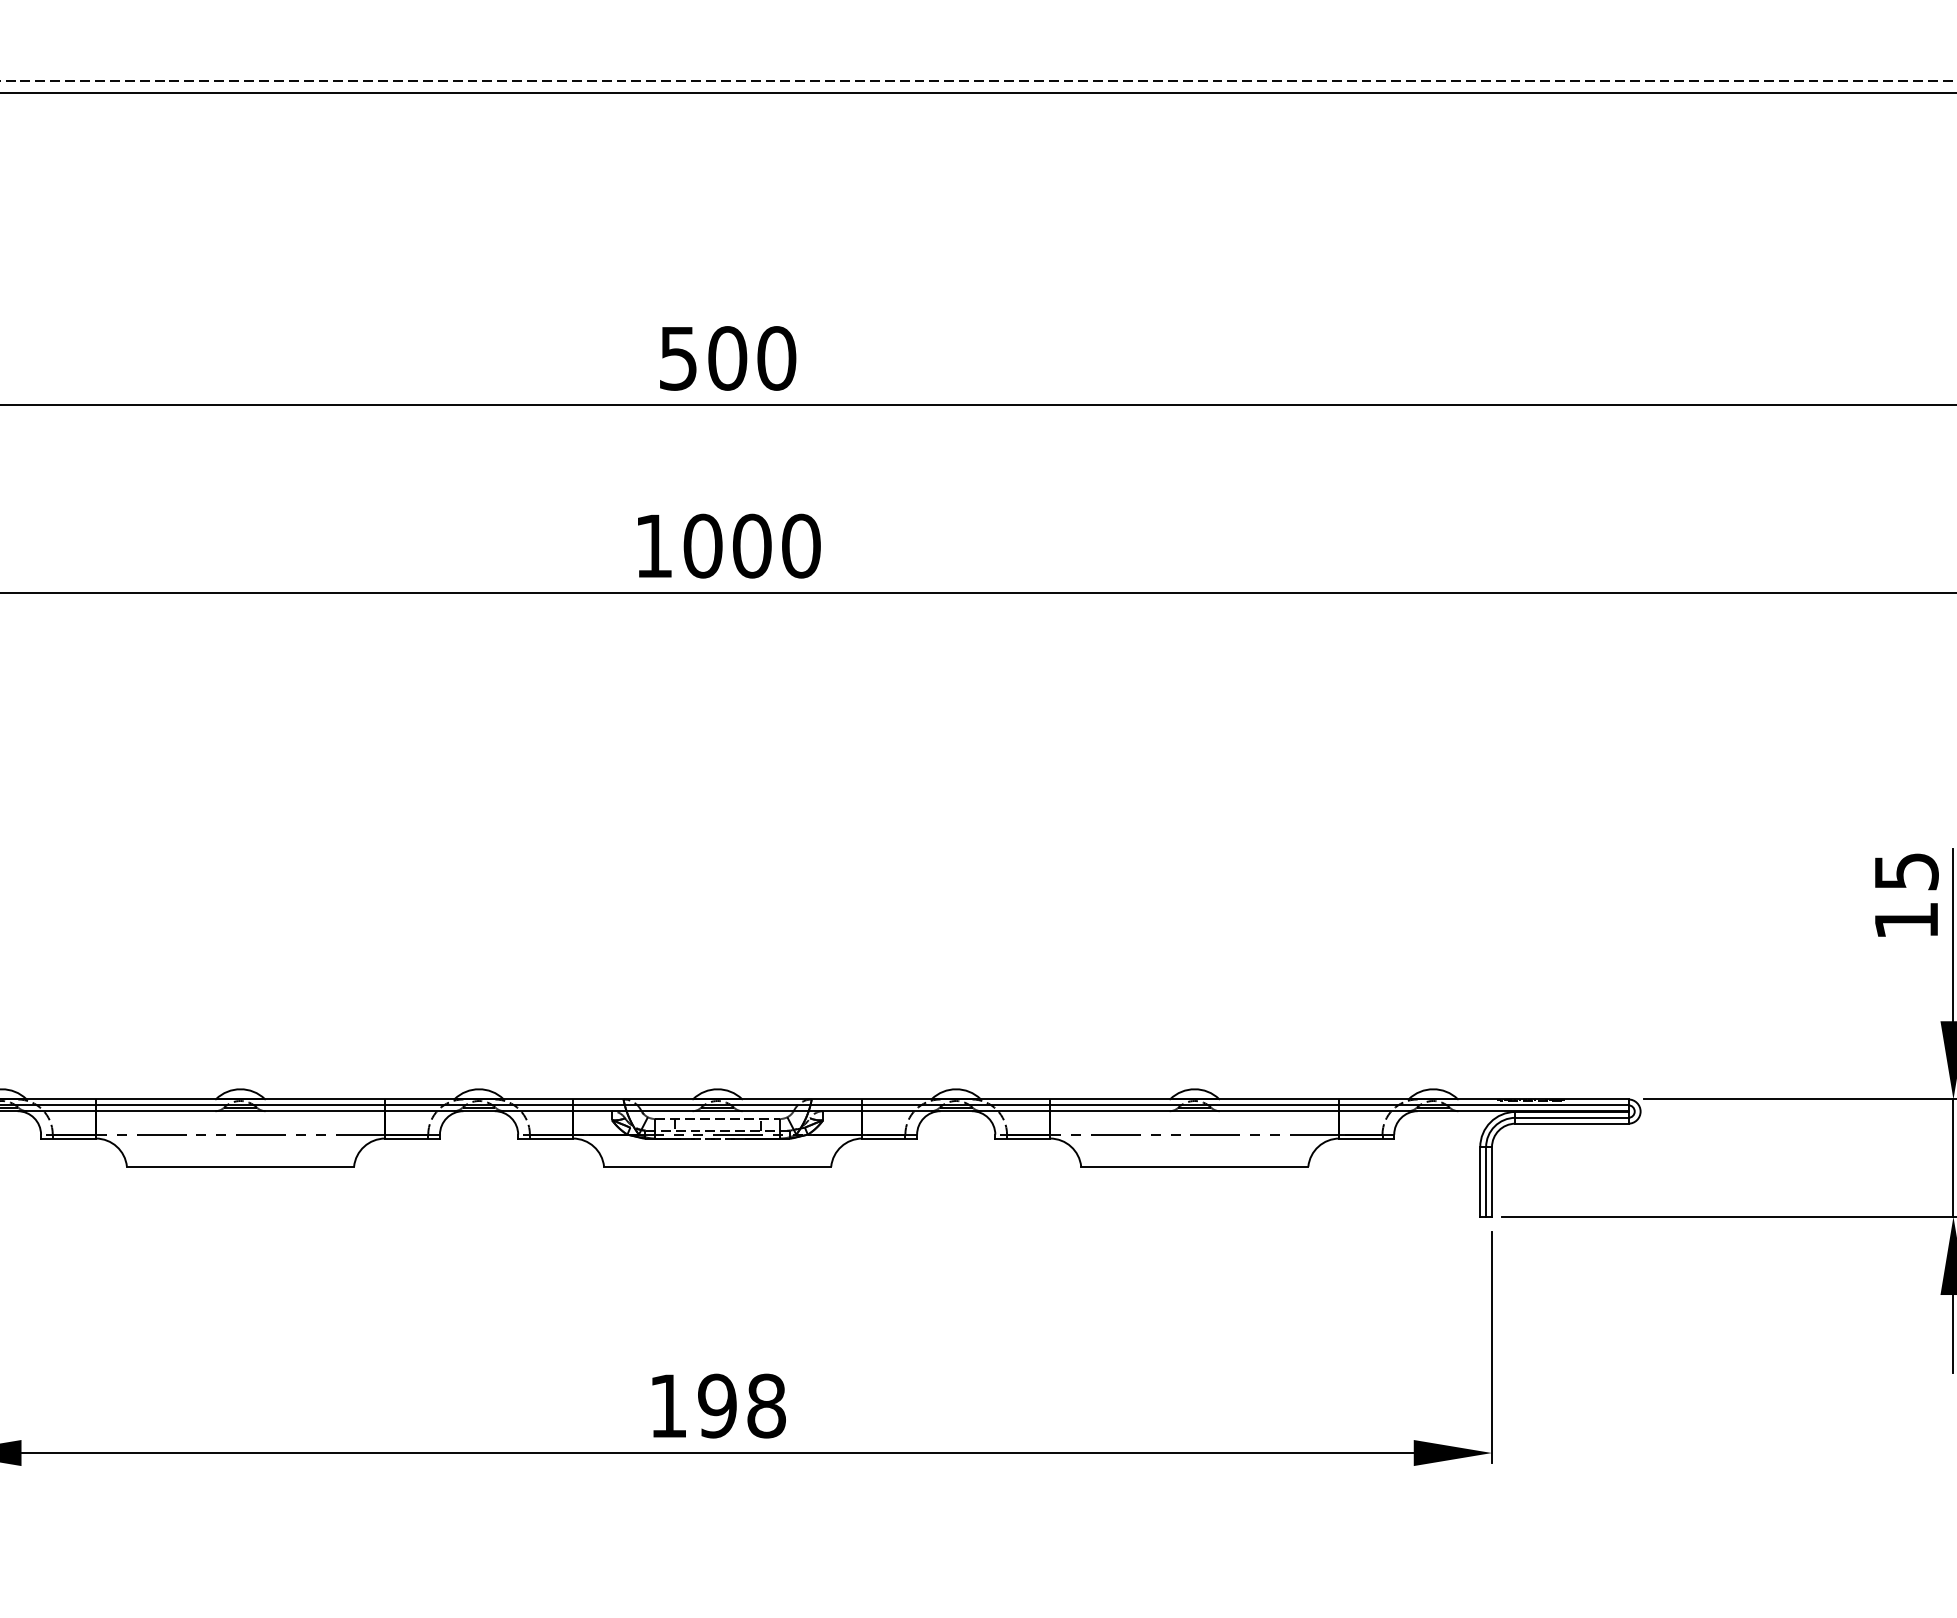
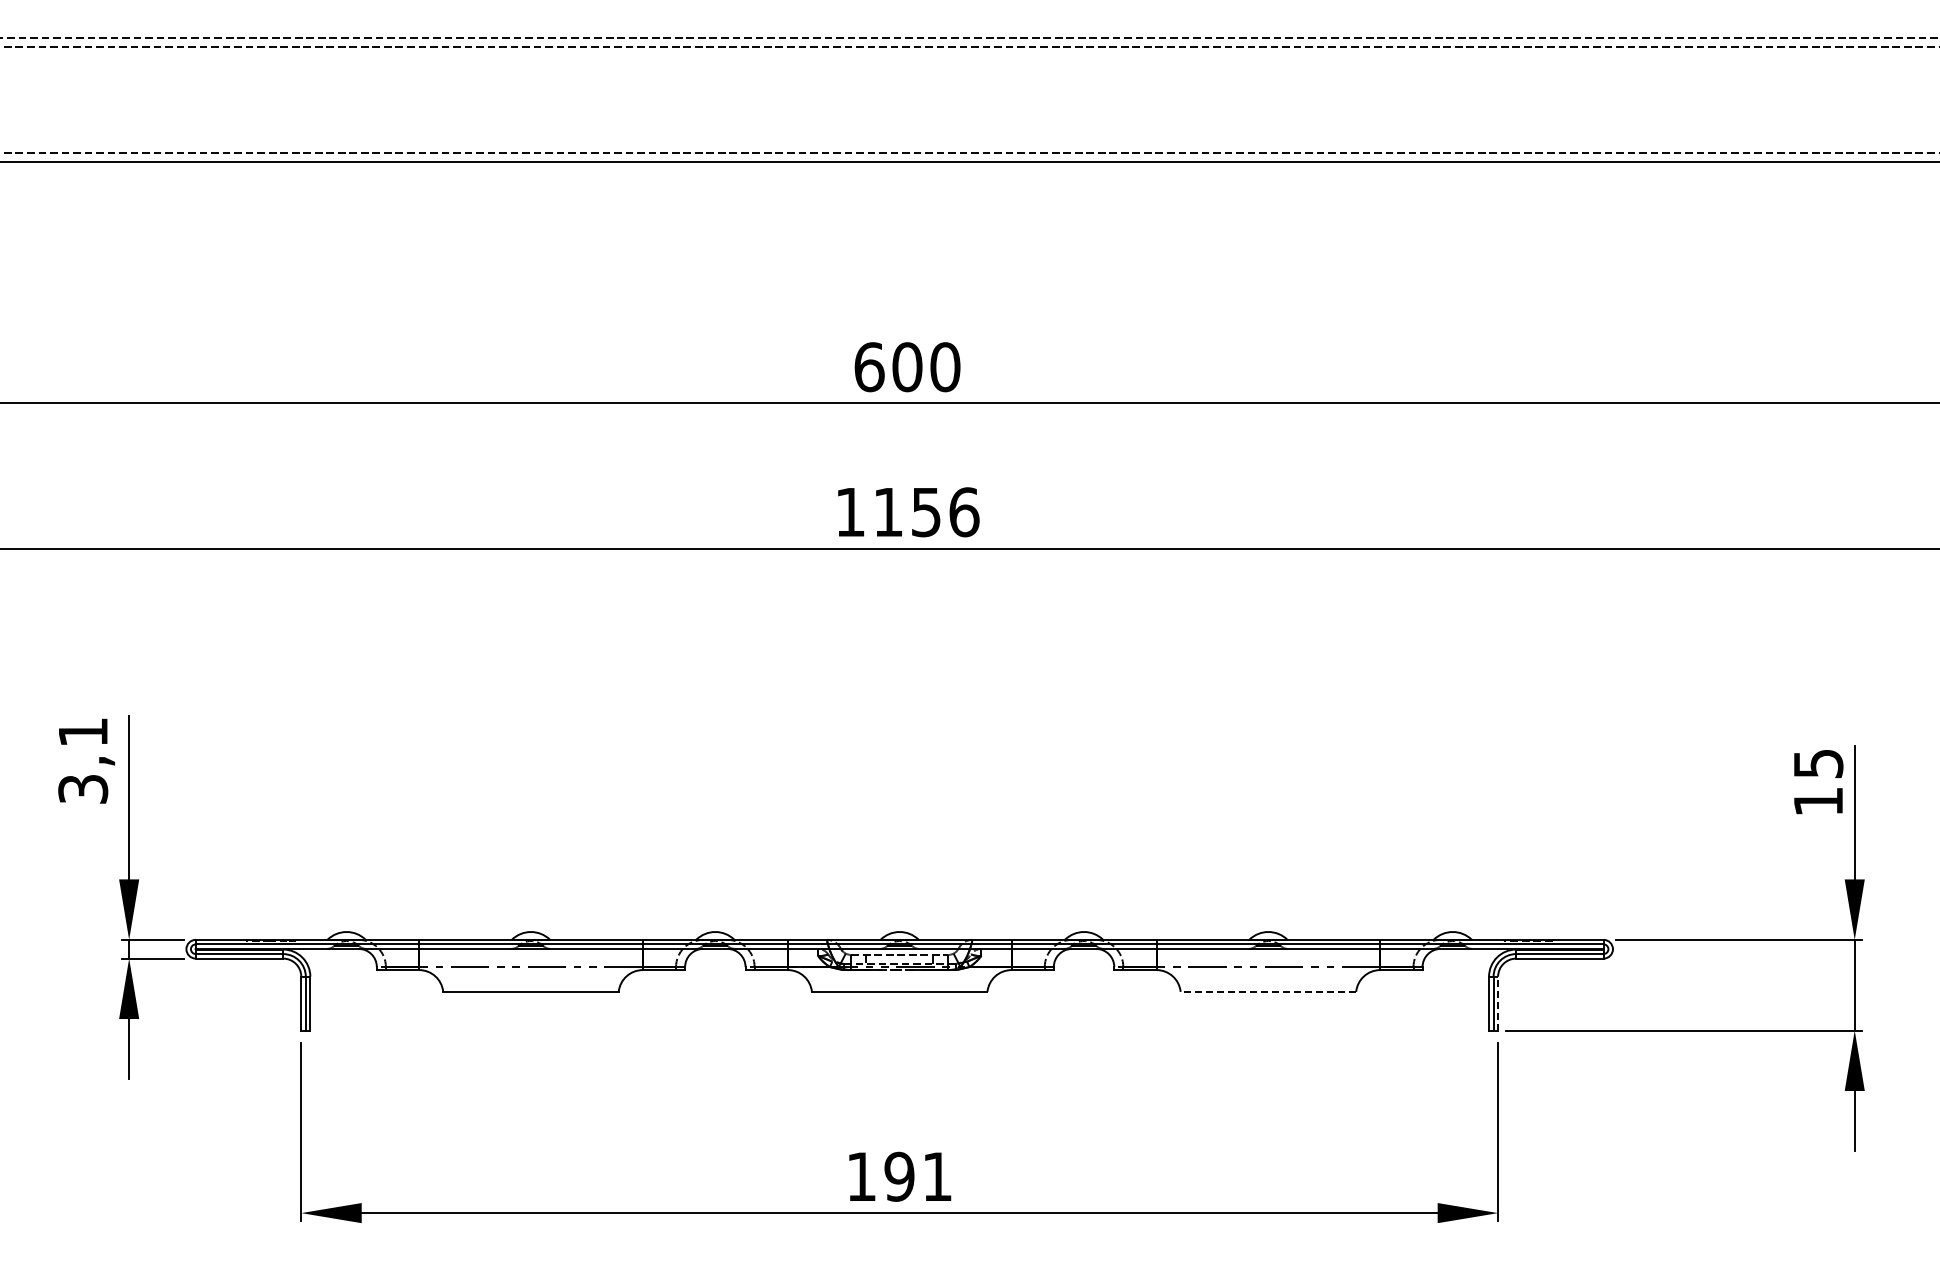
text: (678, 358) -> (869, 367), 500 -> 600
text: (752, 546) -> (926, 512), 1000 -> 1156
line: (1194, 1166) -> (1268, 991), solid -> dashed
line: (1492, 1181) -> (1498, 1003), solid -> dashed
text: (766, 1405) -> (937, 1176), 198 -> 191

